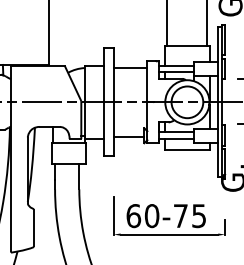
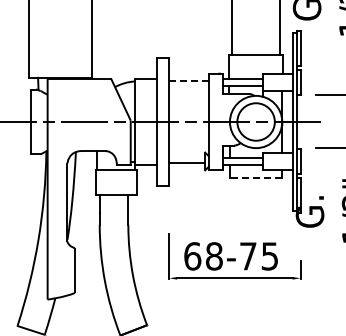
line: (131, 68) -> (189, 81), solid -> dashed
line: (186, 150) -> (255, 178), solid -> dashed
text: (151, 216) -> (213, 256), 60-75 -> 68-75

